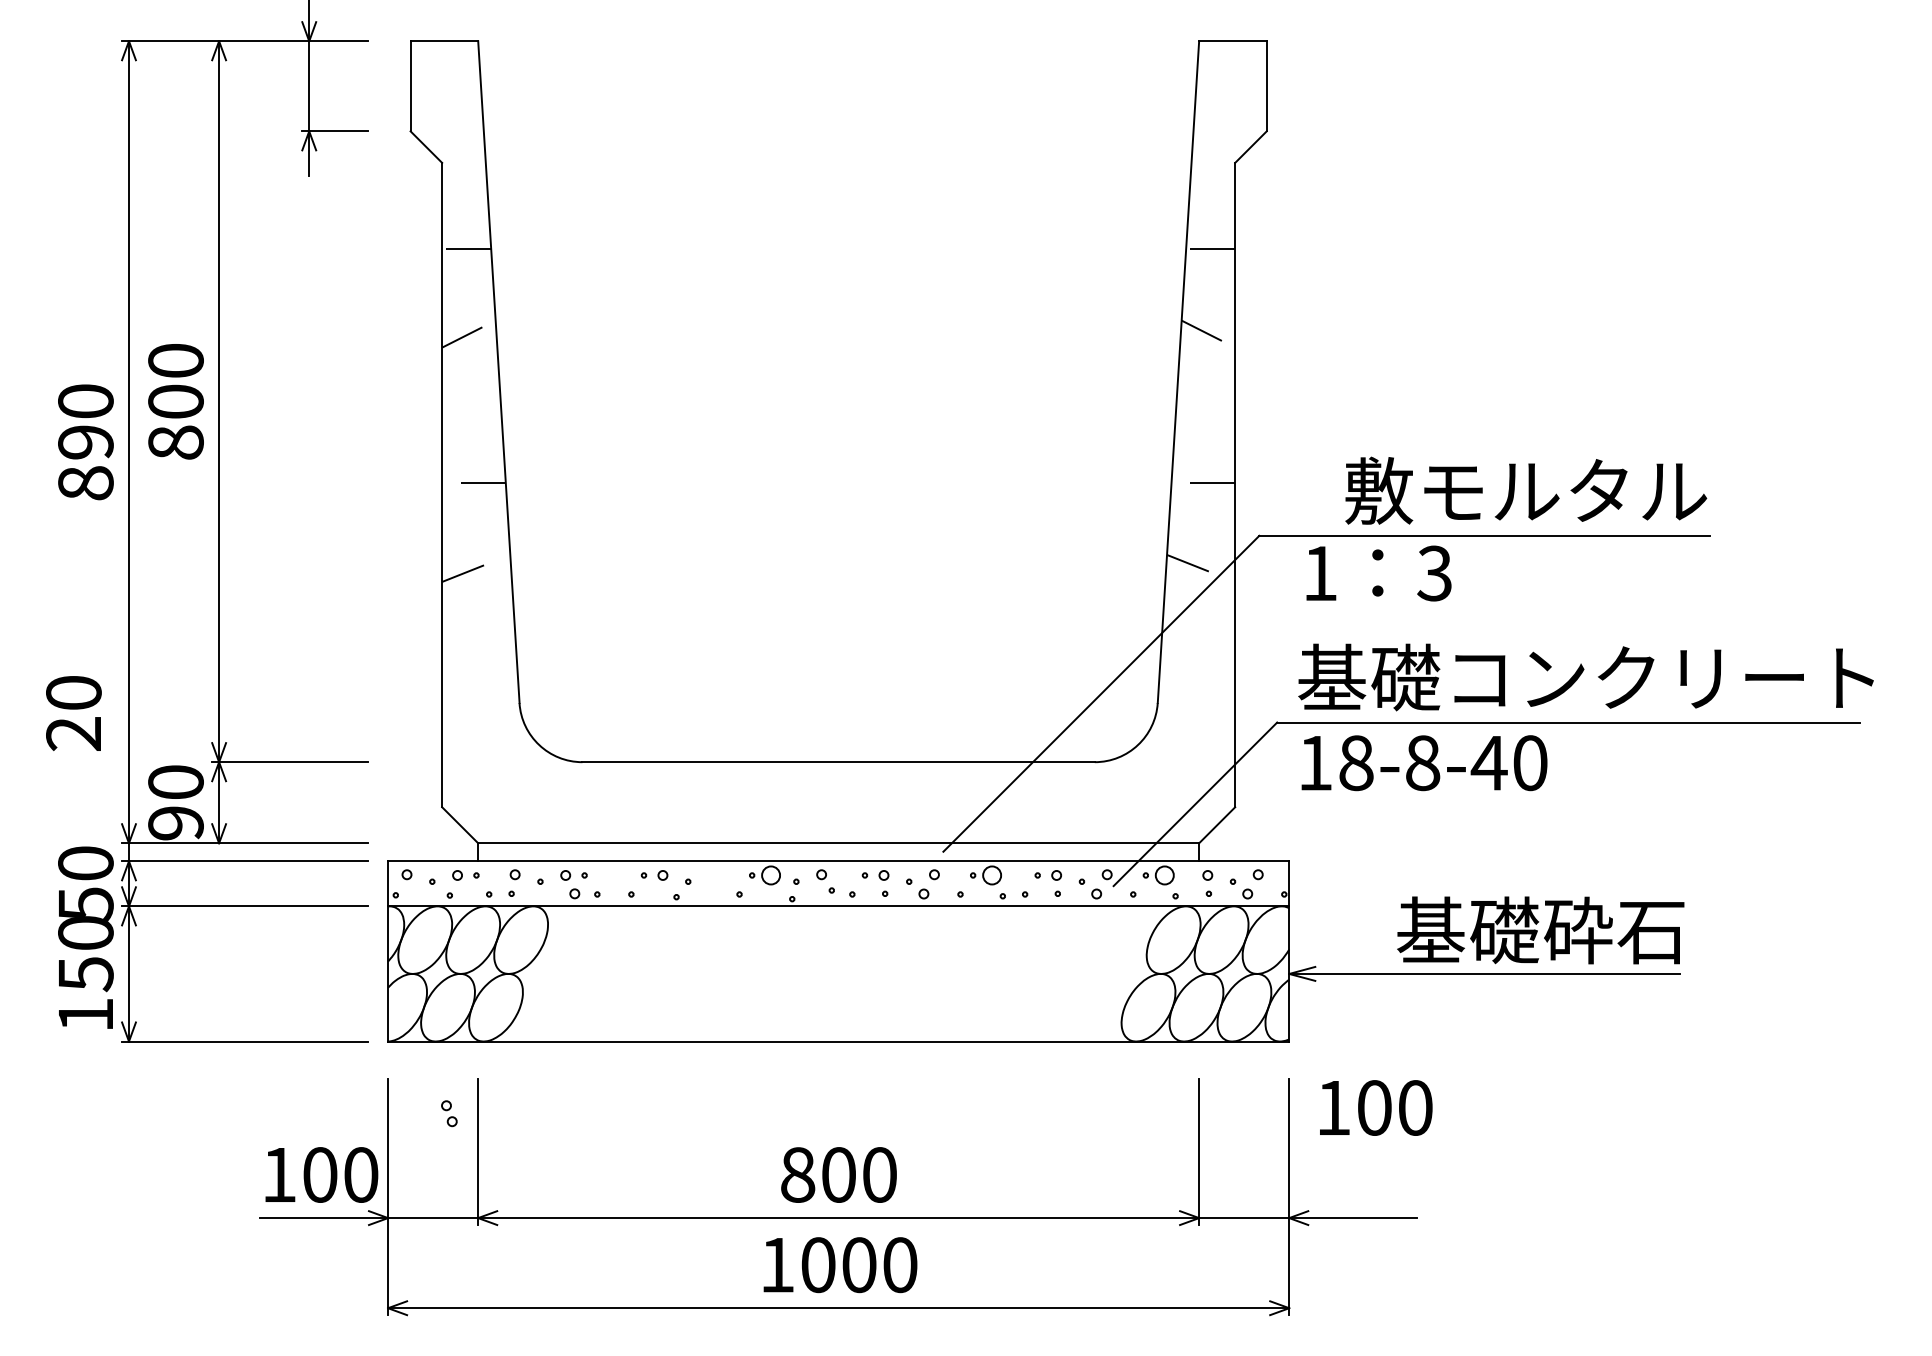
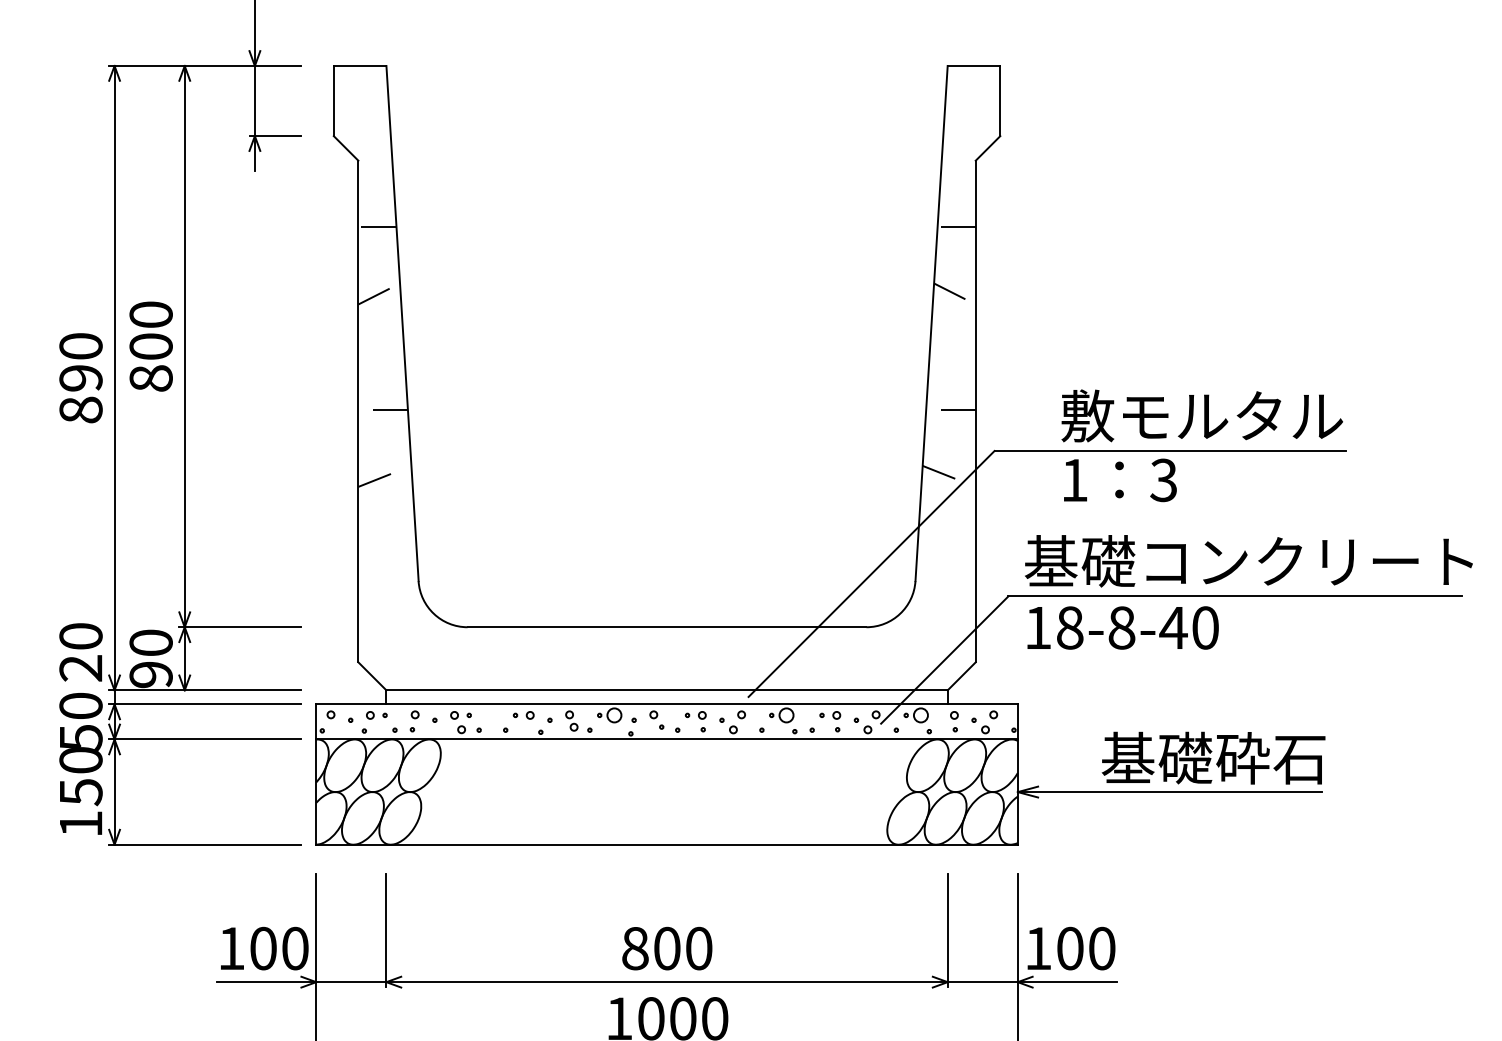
text: (1378, 573) -> (1120, 480), moved
text: (73, 713) -> (80, 652), moved
text: (1376, 1107) -> (1071, 948), moved
part: (449, 1113) -> (571, 720), moved

